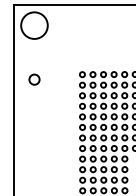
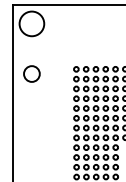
circle: (34, 79) -> (31, 73), size x1.67

